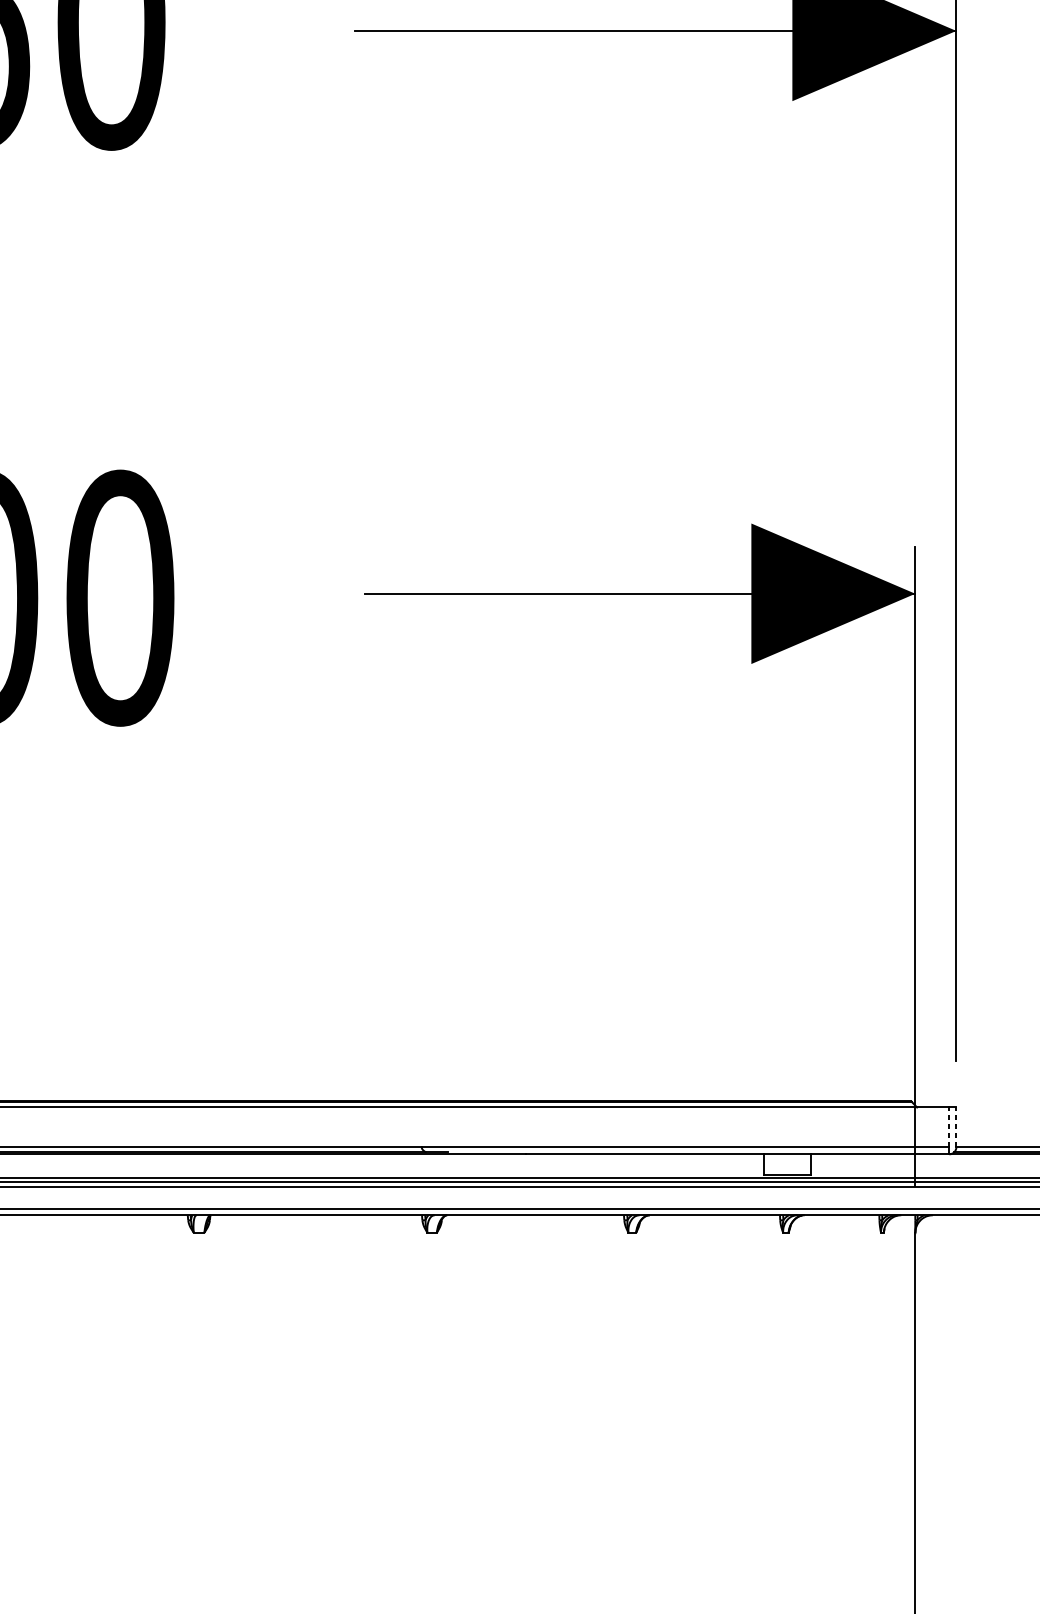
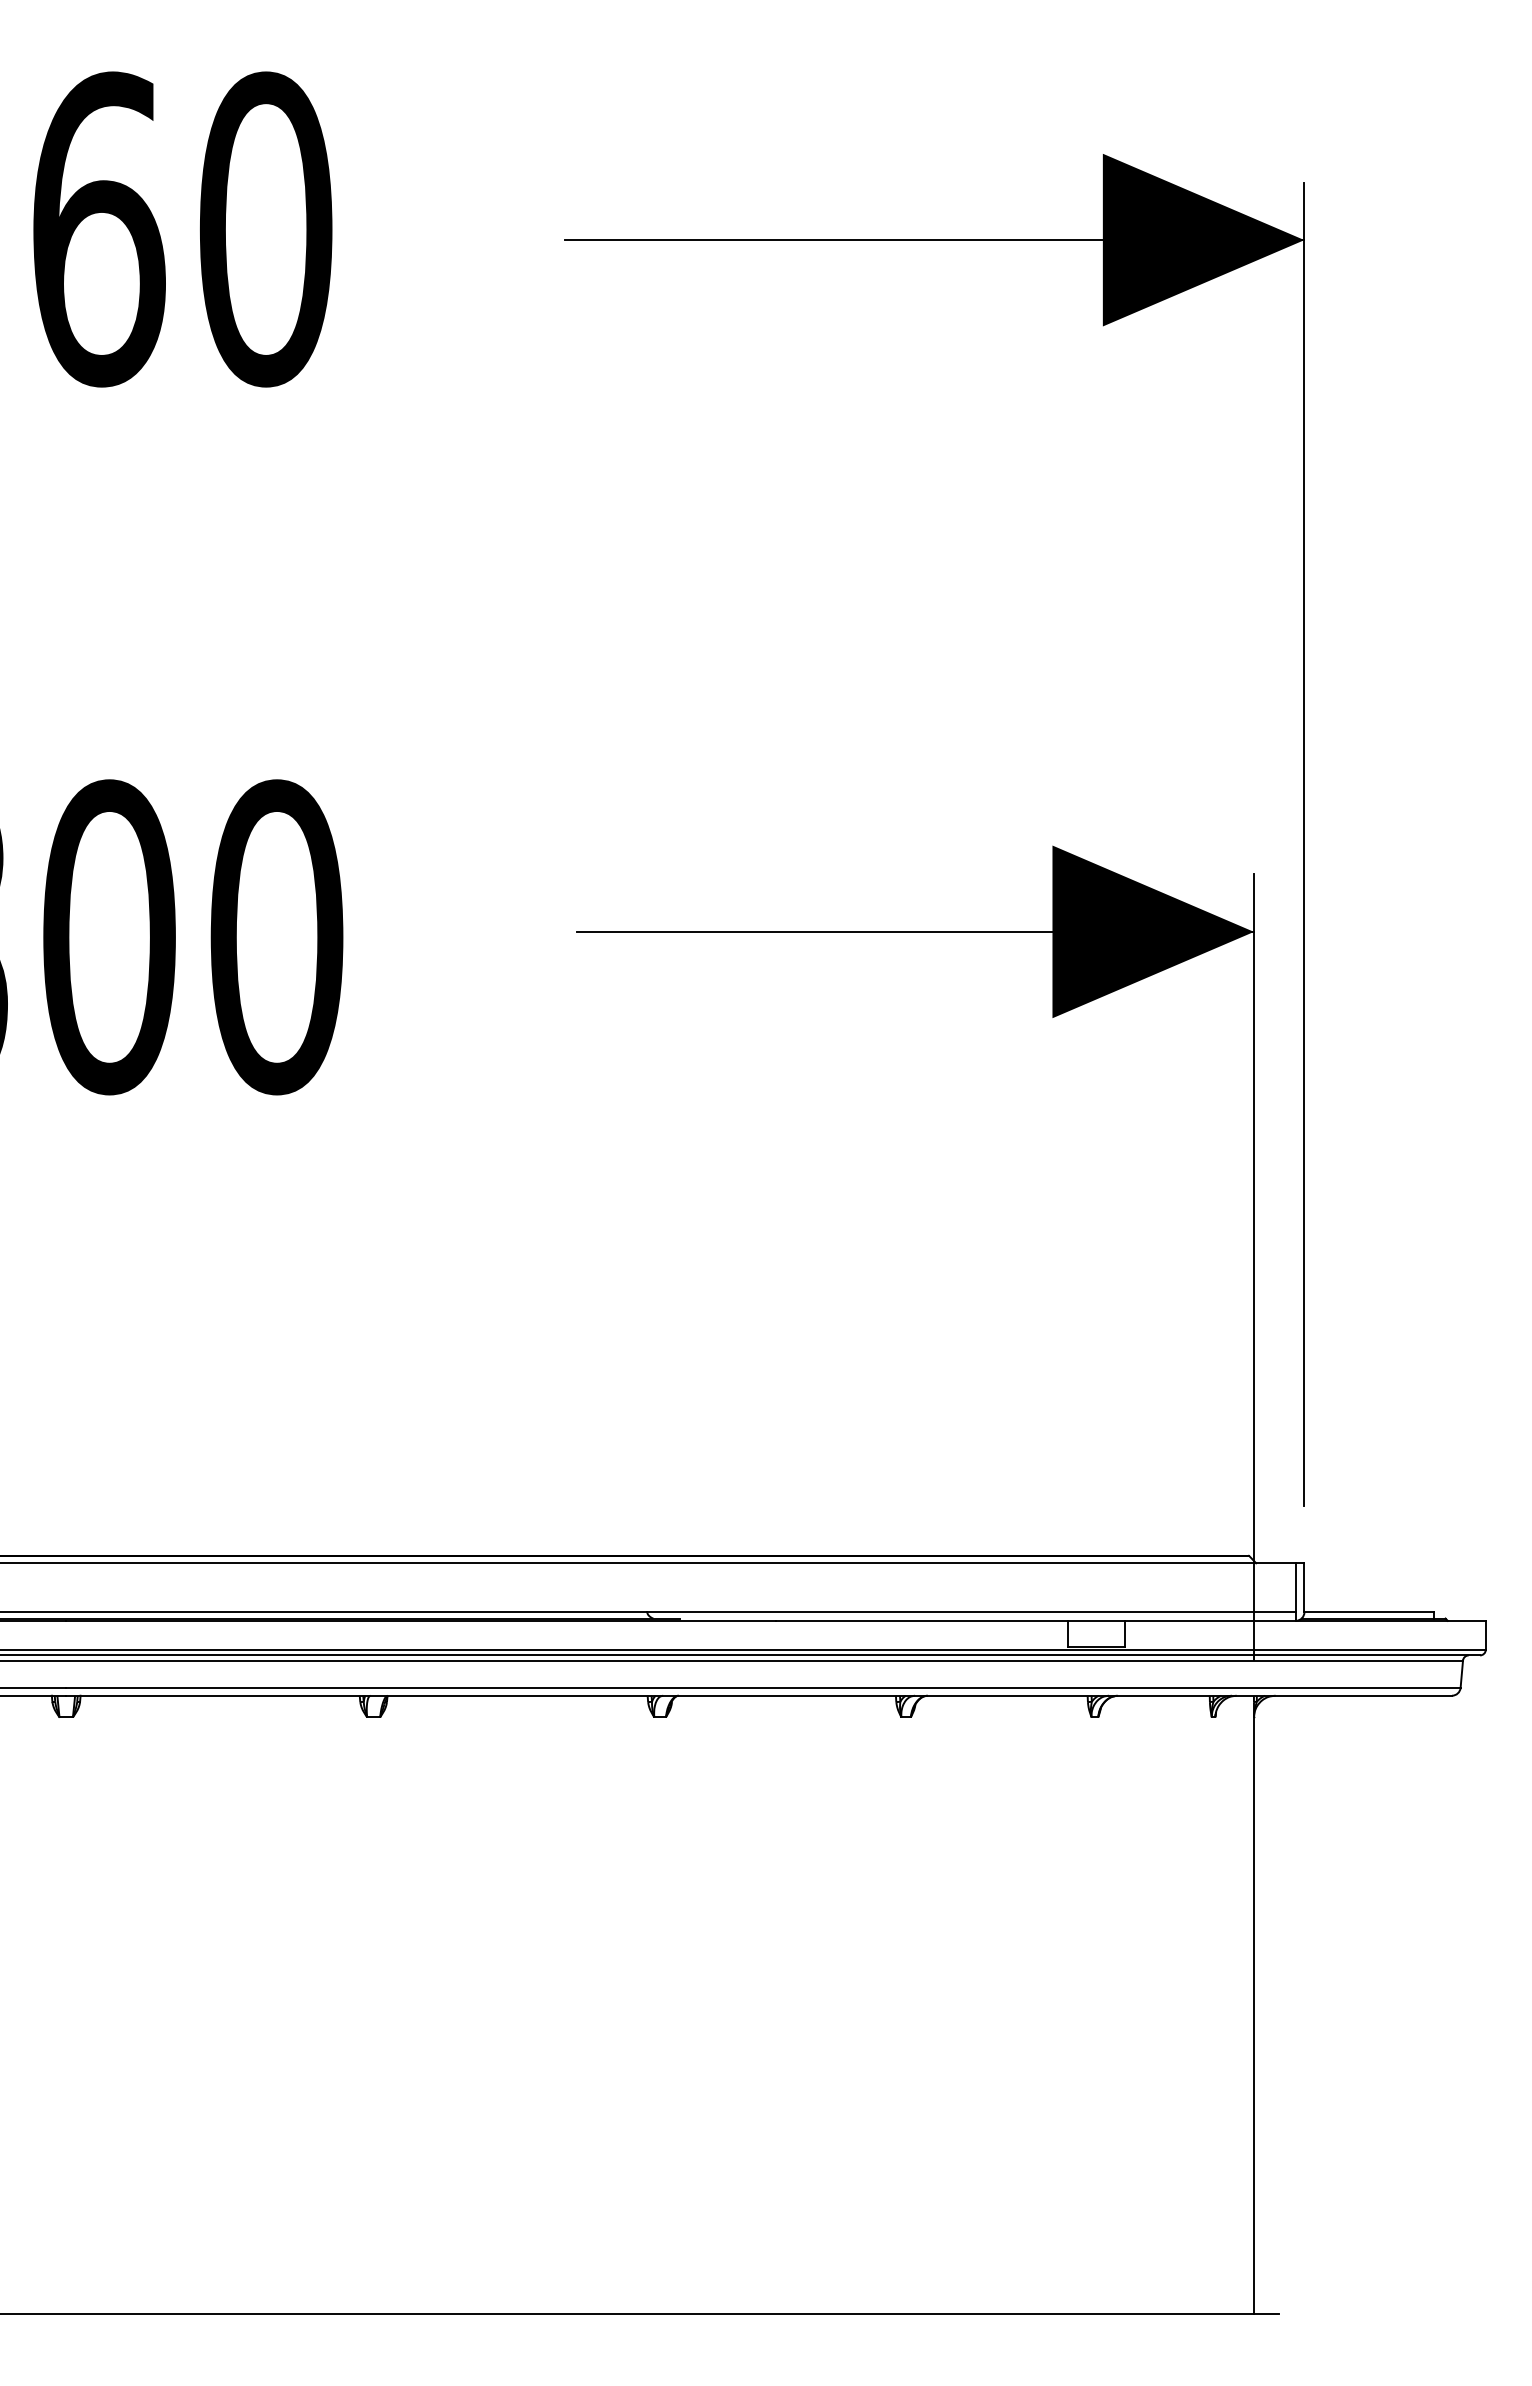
line: (949, 1127) -> (1295, 1587), dashed -> solid
line: (956, 1127) -> (1304, 1587), dashed -> solid

